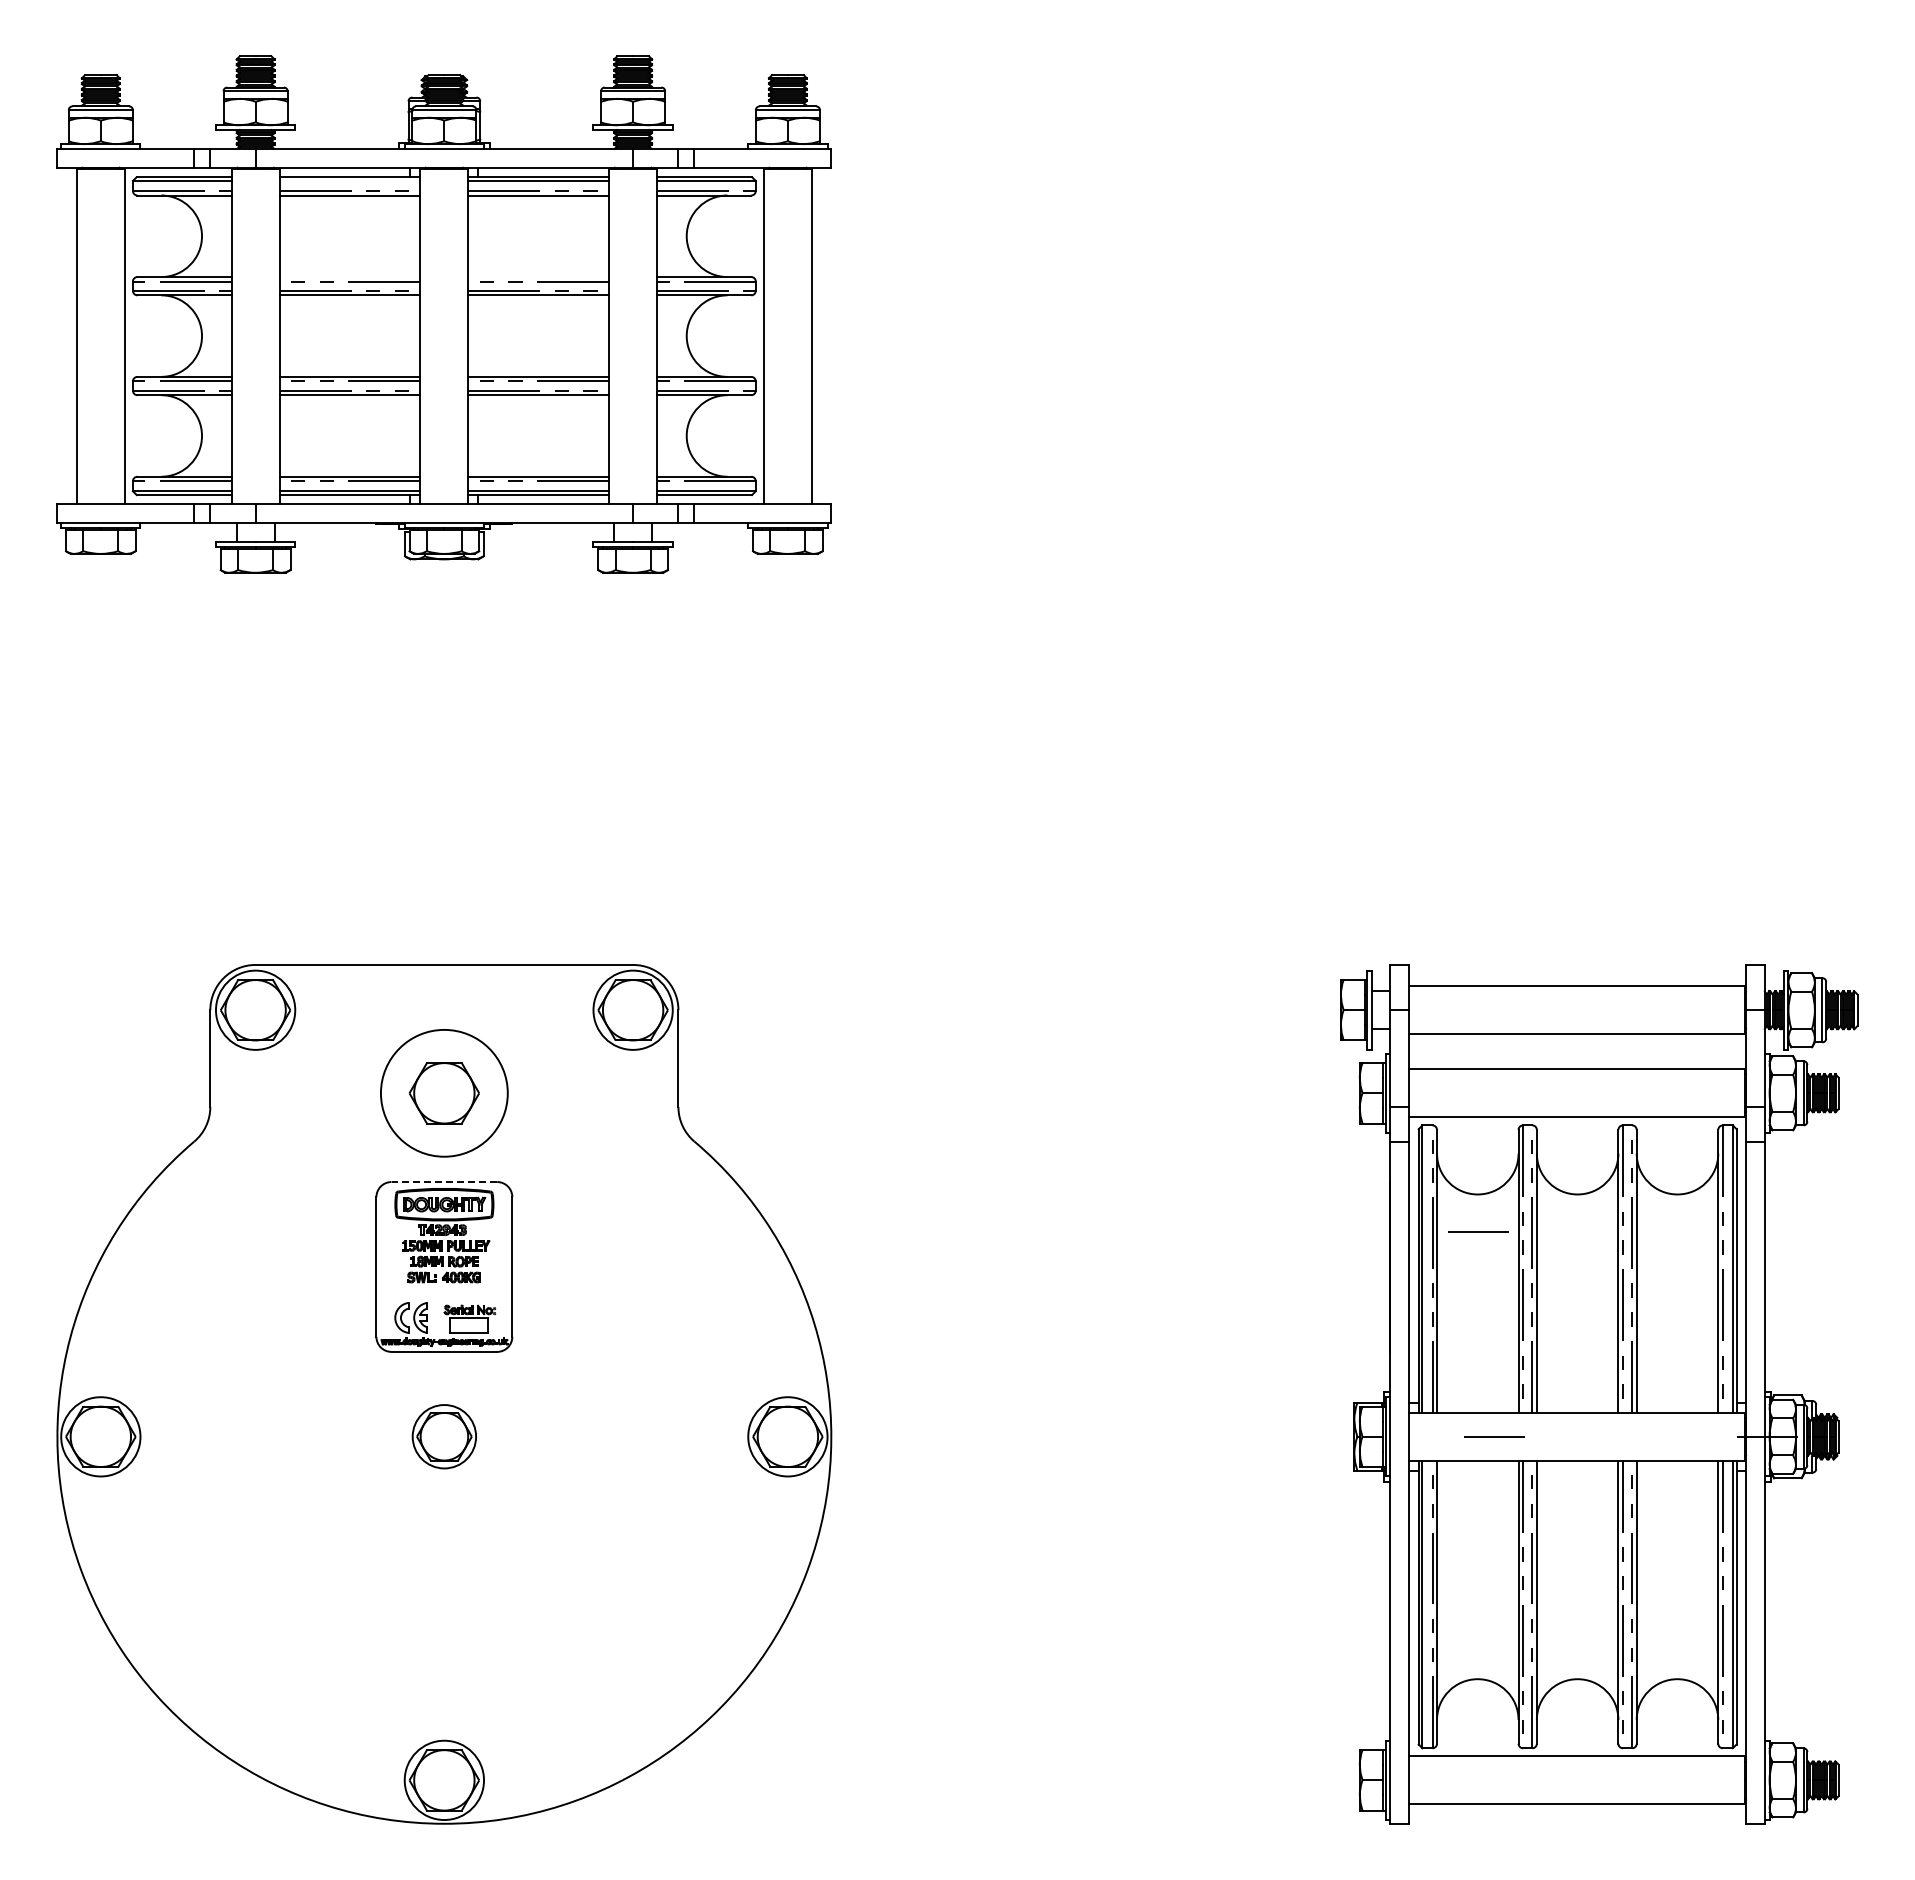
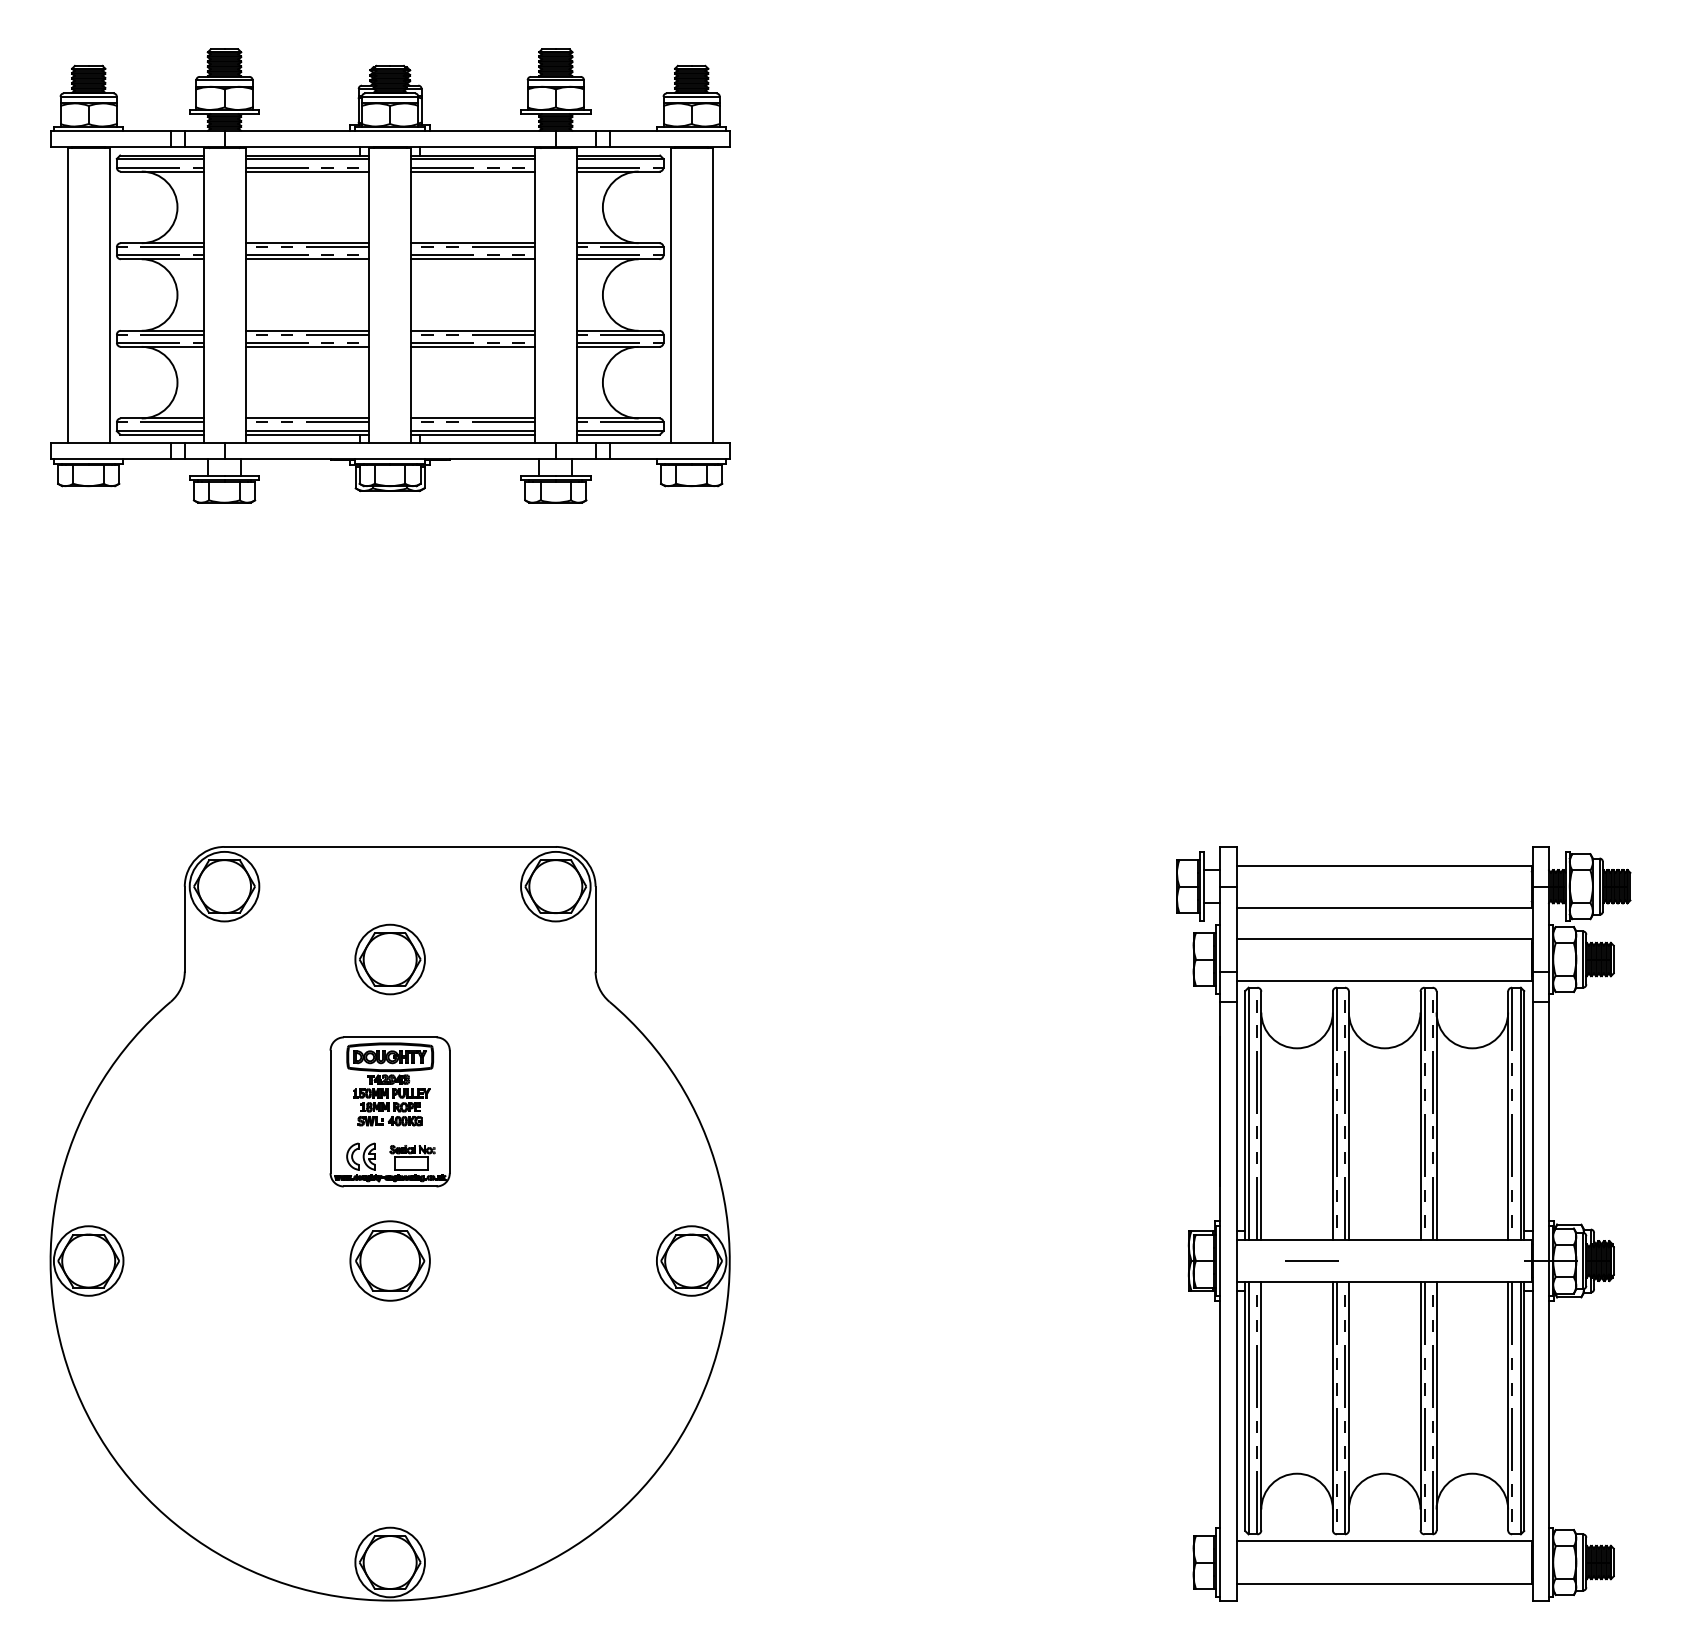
line: (349, 180) -> (306, 158), added
line: (349, 277) -> (306, 243), added
line: (538, 277) -> (472, 243), added
circle: (444, 1092) -> (390, 958), size x0.62
line: (444, 1182) -> (390, 1037), dashed -> solid
line: (1478, 1231) -> (1297, 1080), removed
part: (444, 1436) -> (390, 1260), size x1.43

